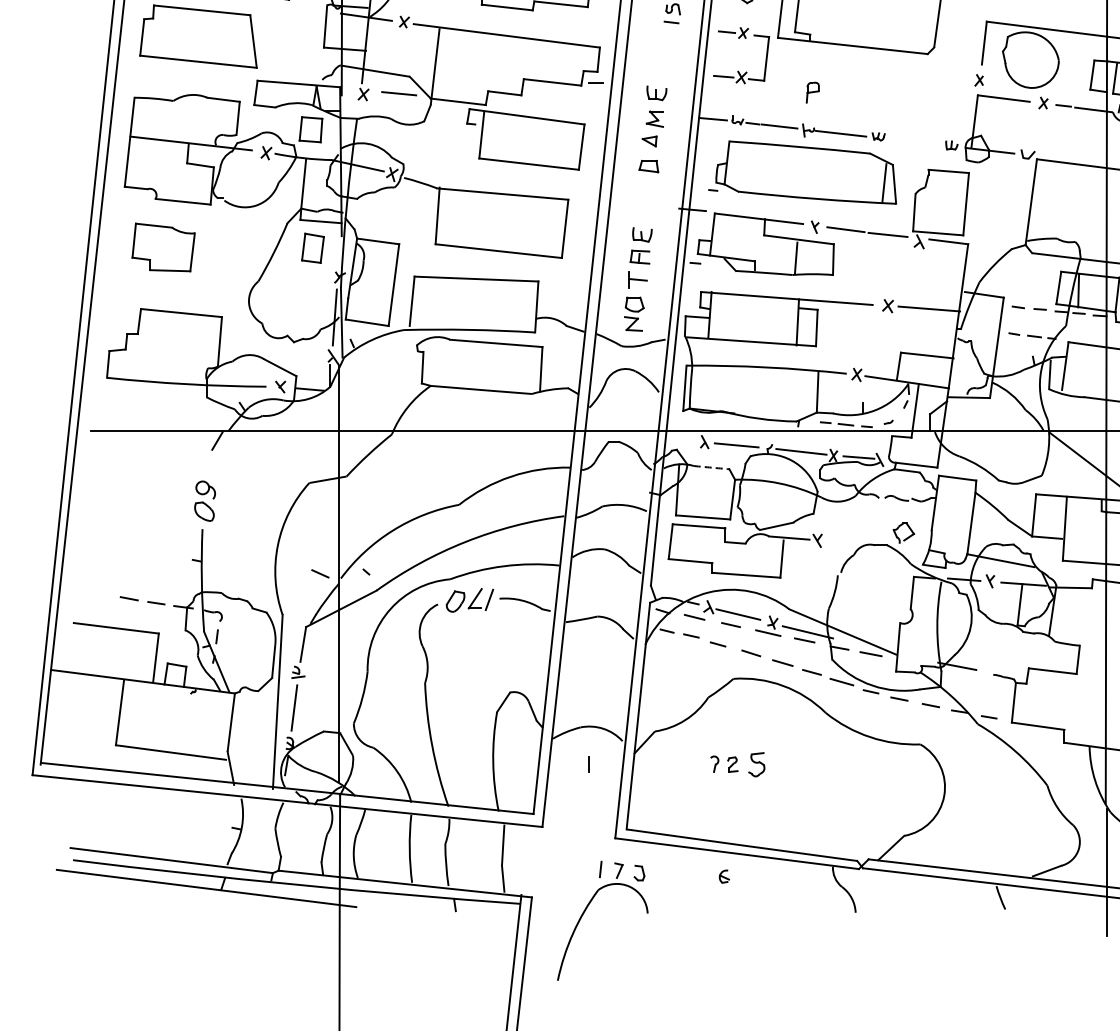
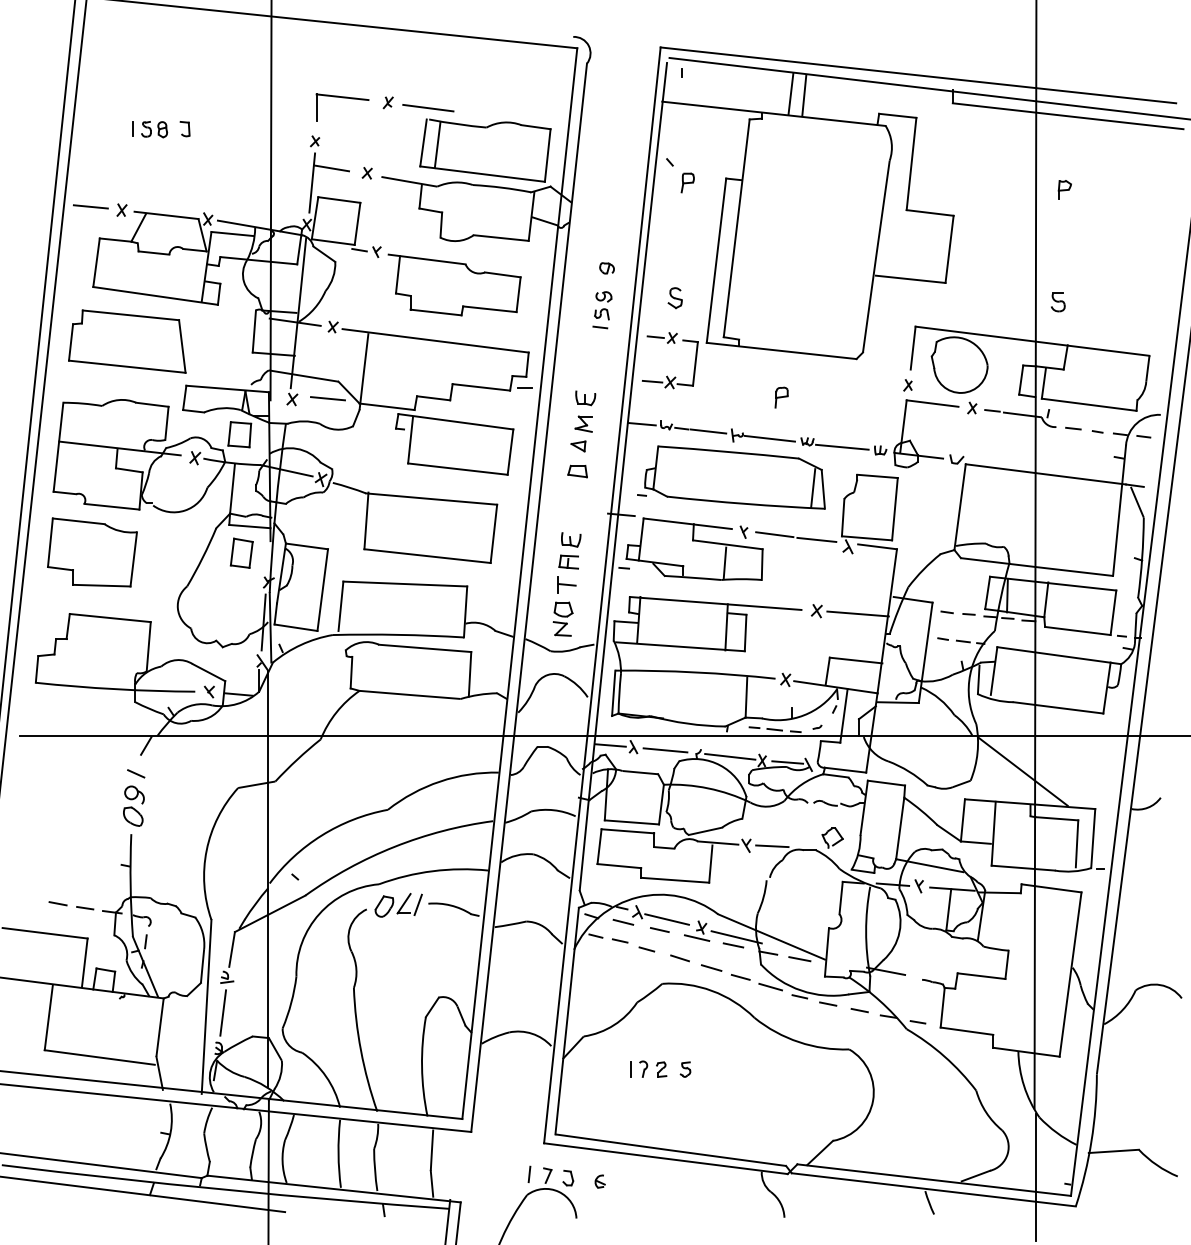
part: (812, 92) -> (781, 397), moved
line: (913, 141) -> (842, 446), added
part: (163, 247) -> (92, 552), size x1.43
line: (681, 440) -> (610, 745), added
arc: (711, 467) -> (640, 772), dashed -> solid
line: (843, 541) -> (772, 846), added
line: (320, 573) -> (136, 773), moved
line: (588, 764) -> (630, 1069), moved
part: (756, 764) -> (685, 1069), size x0.62
part: (723, 876) -> (599, 1181), moved

